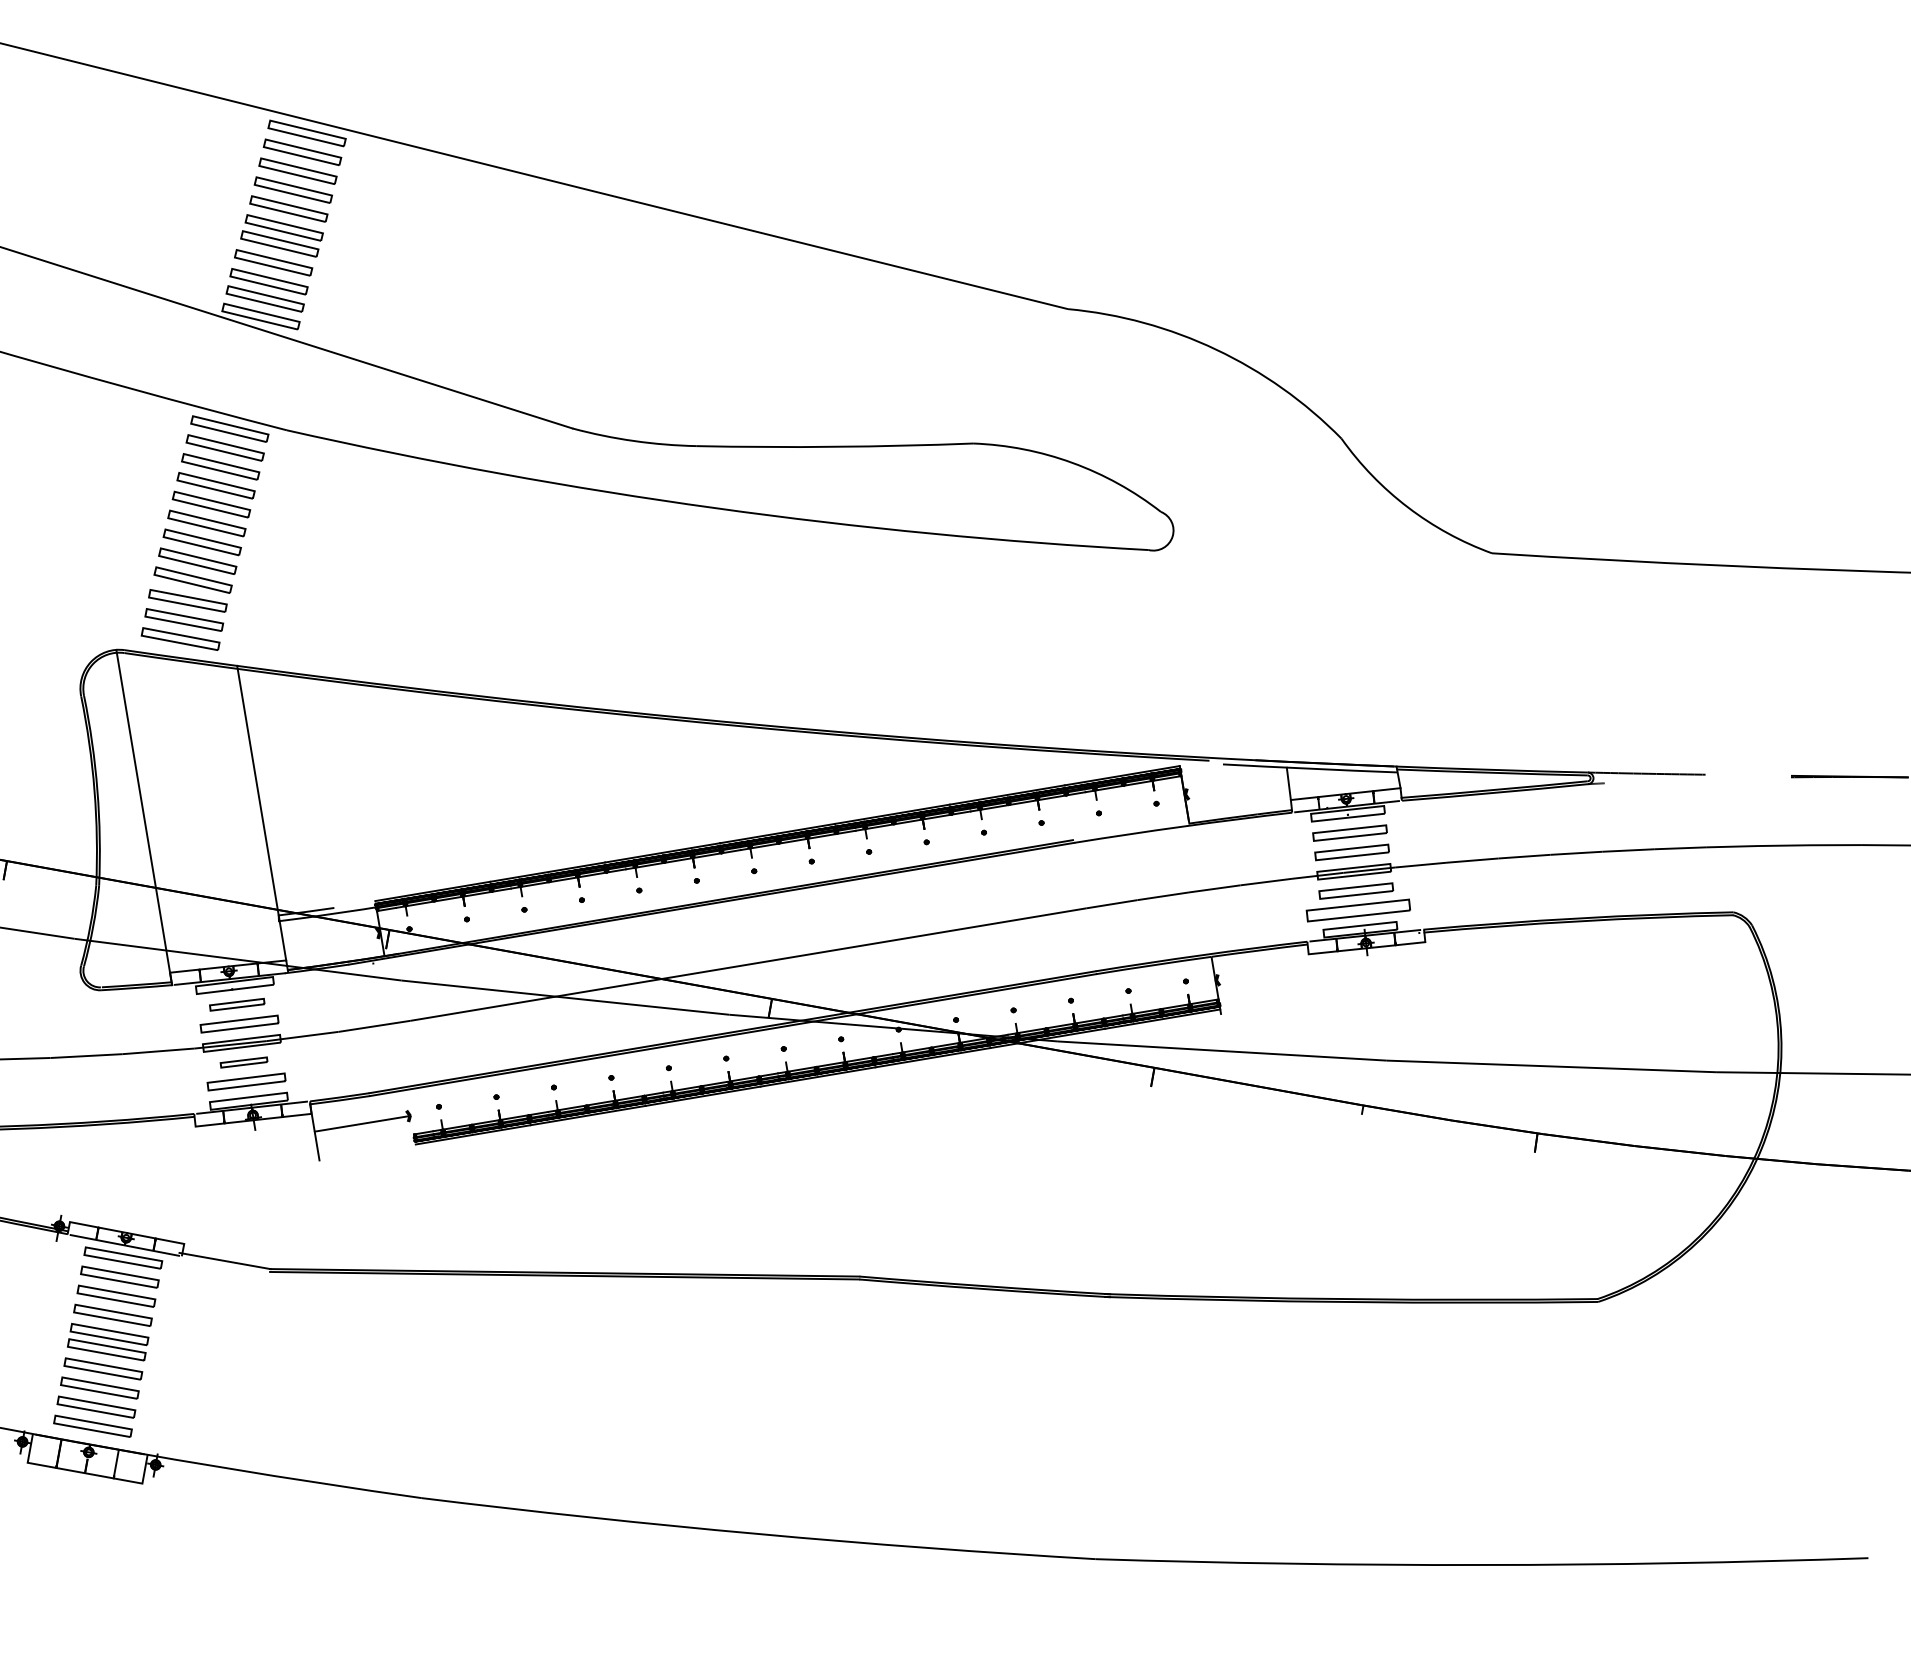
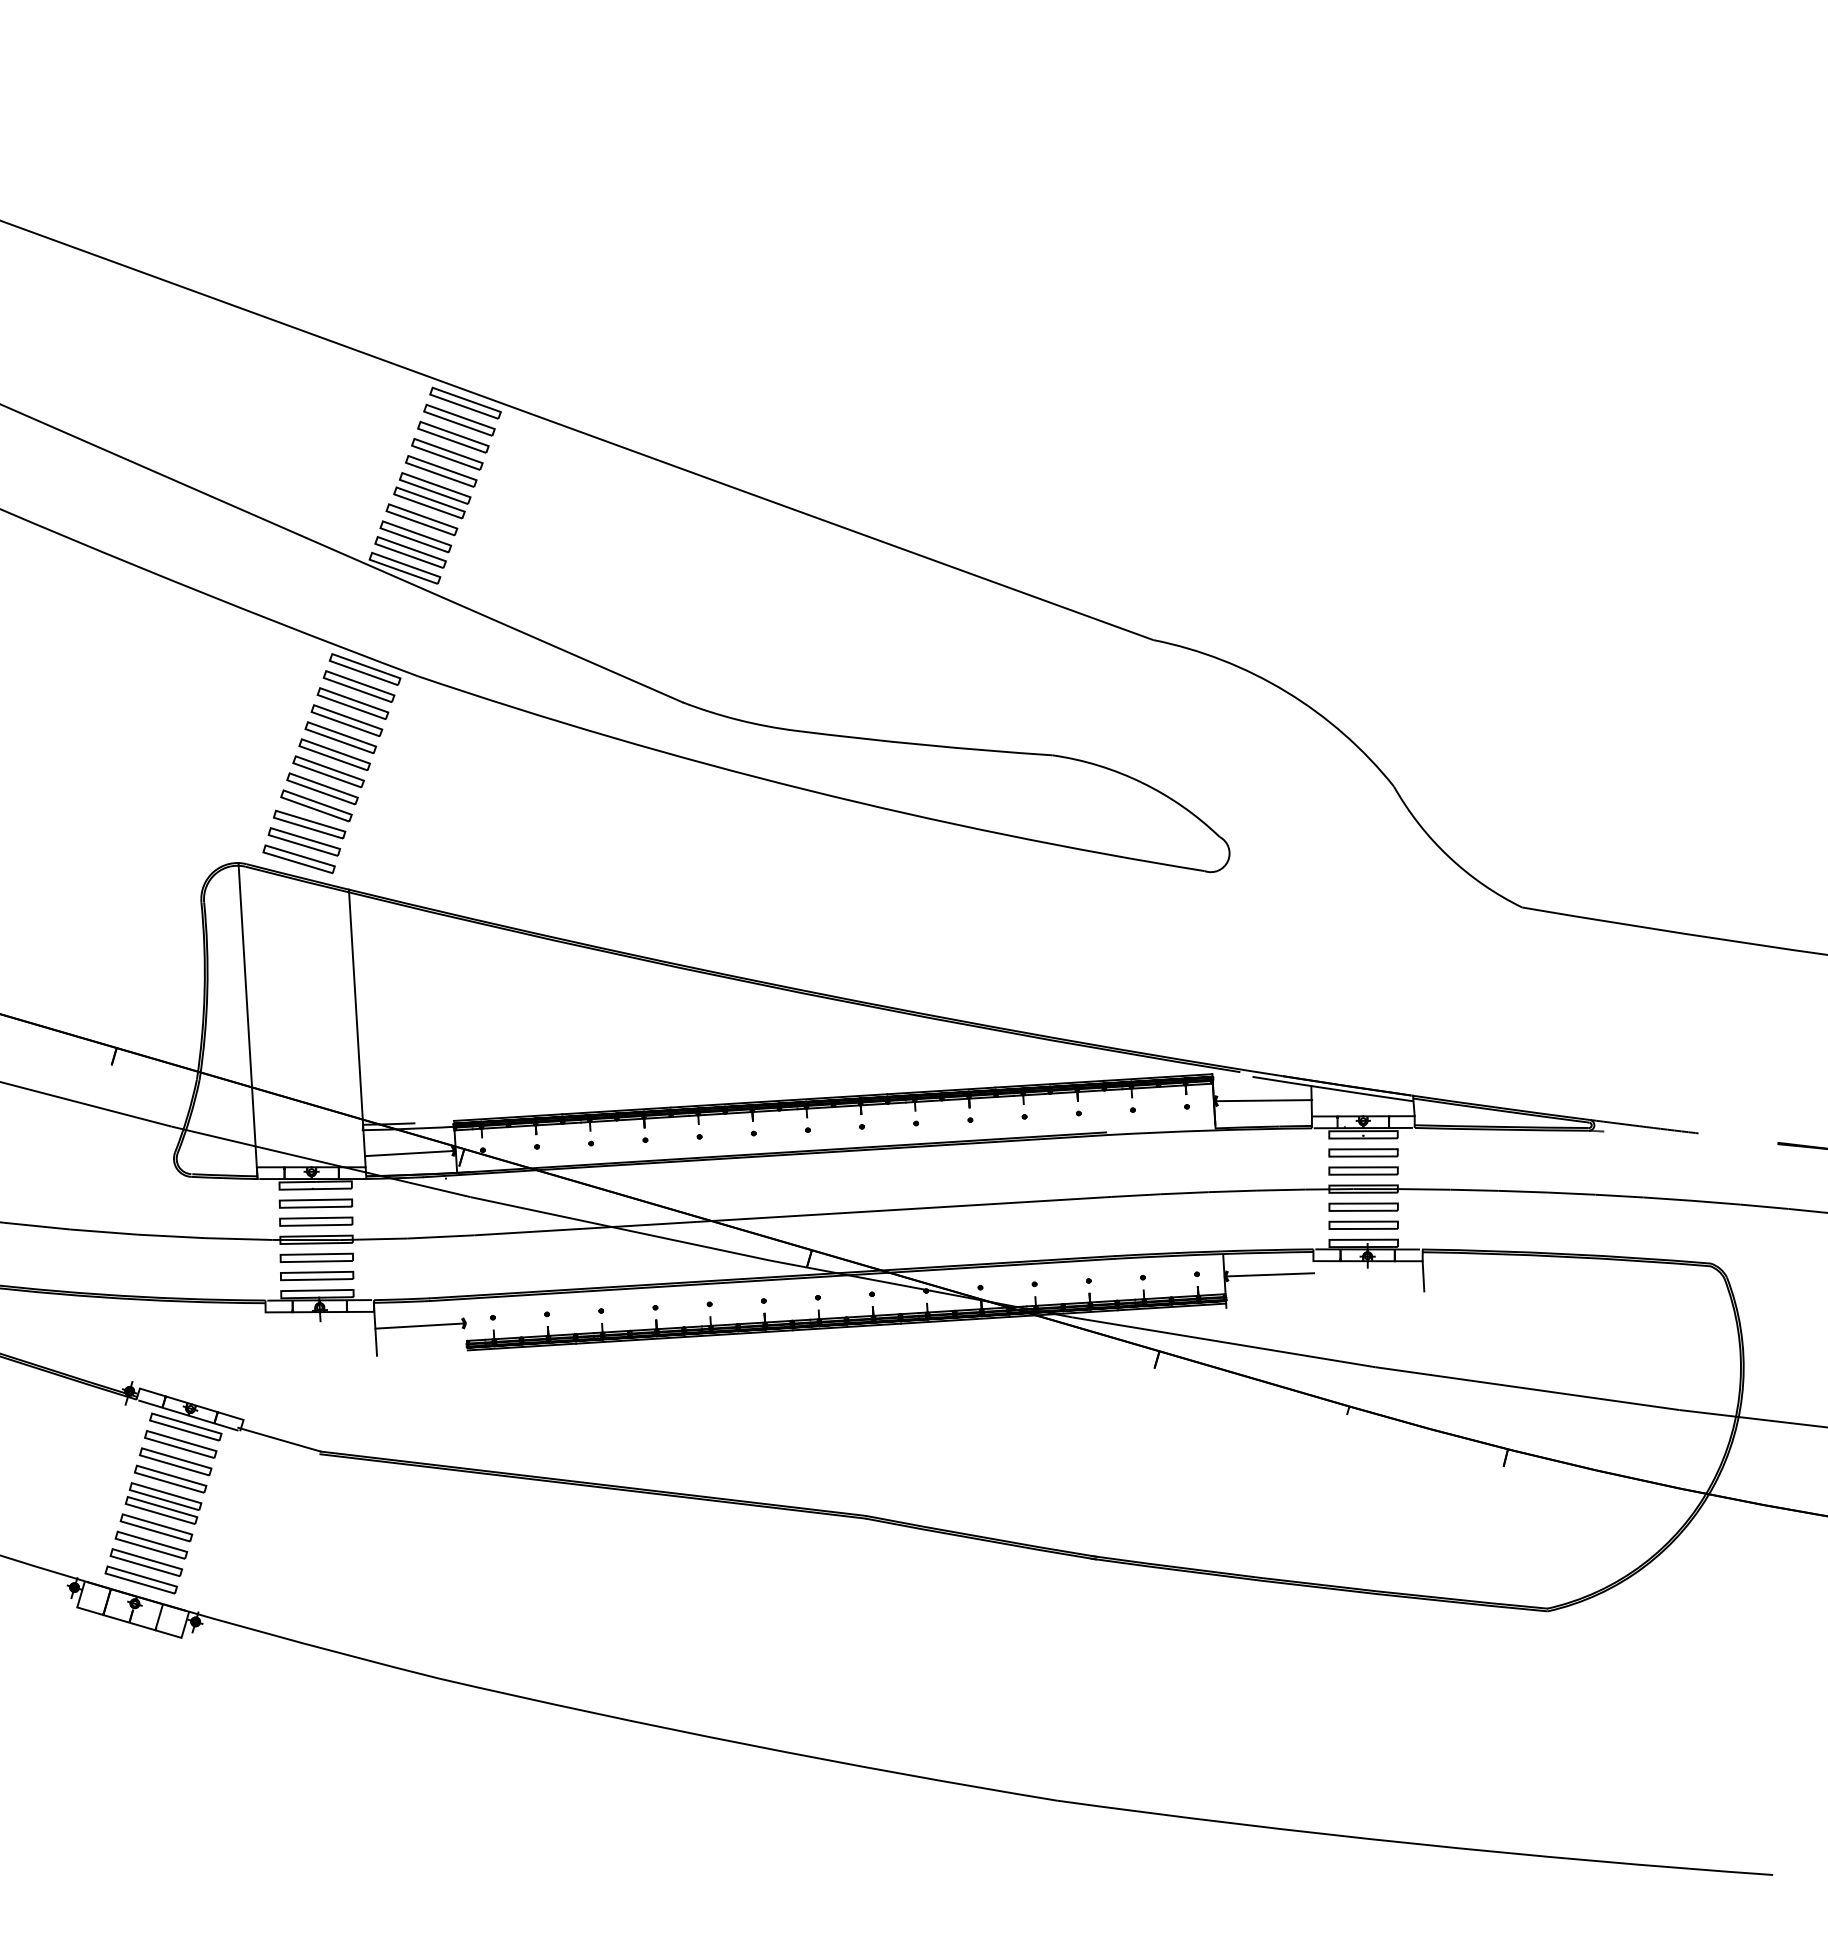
line: (1237, 788) -> (1263, 1100), added
part: (1358, 909) -> (1363, 1224), size x0.71
line: (331, 940) -> (409, 1153), added
line: (1427, 958) -> (1423, 1276), added
line: (1264, 973) -> (1270, 1274), added
part: (236, 1004) -> (315, 1203), size x1.43
part: (243, 1062) -> (316, 1257), size x1.67

